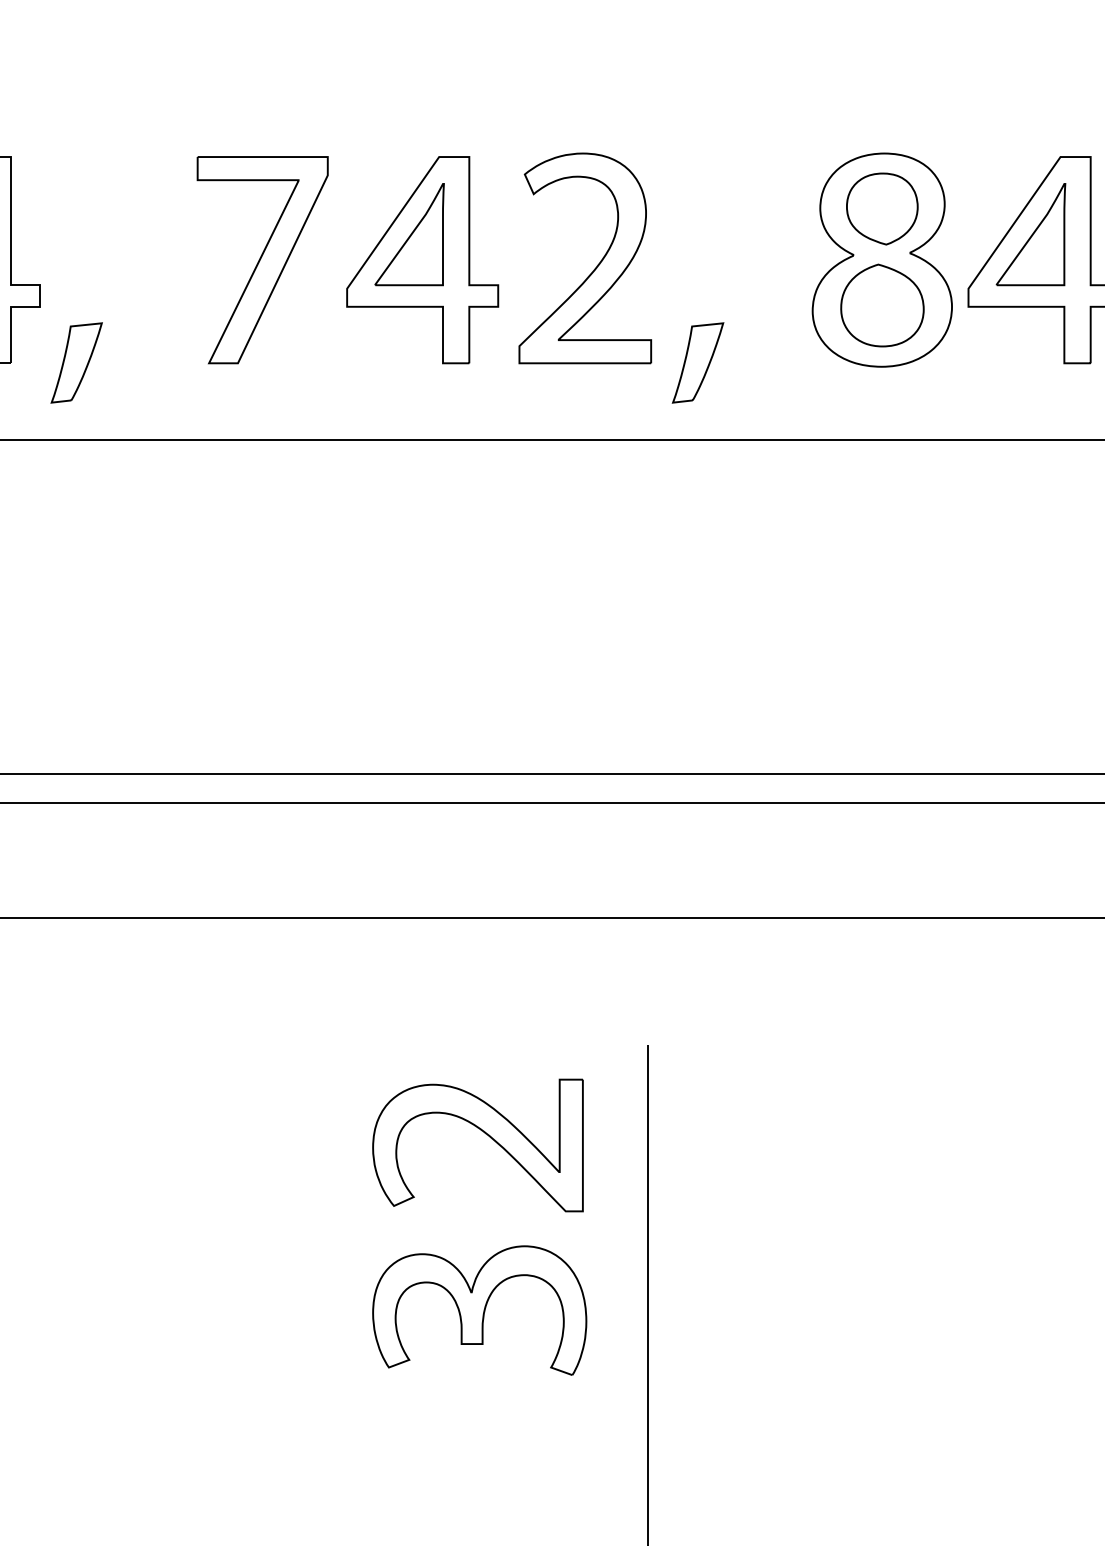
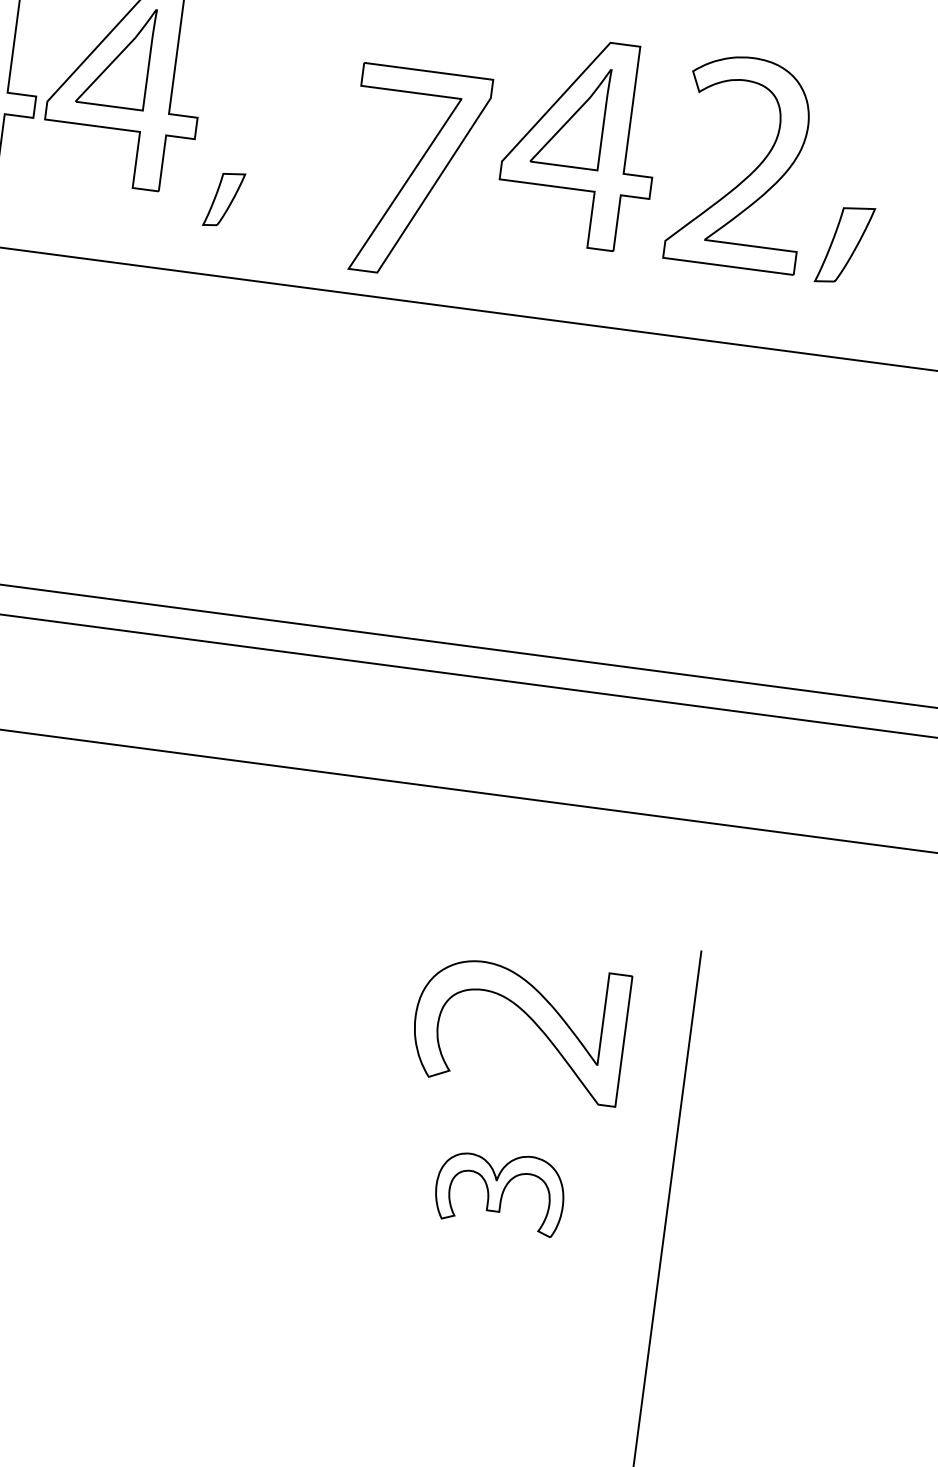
part: (262, 260) -> (415, 173), moved
part: (76, 362) -> (224, 199), size x0.7
part: (697, 362) -> (844, 244), moved
part: (479, 1310) -> (499, 1191), size x0.6

